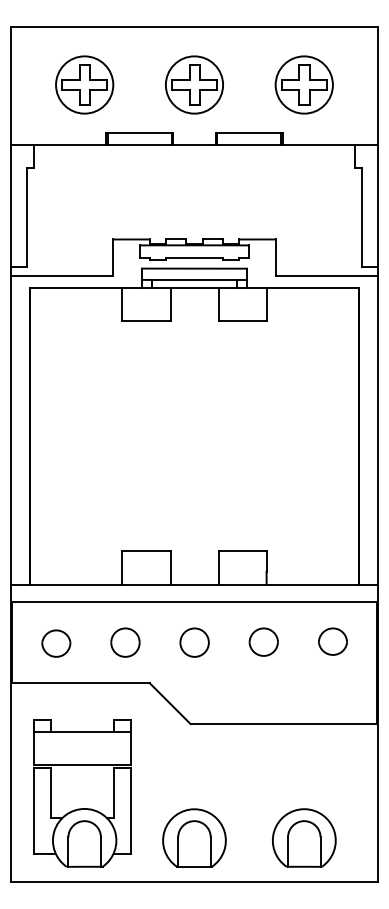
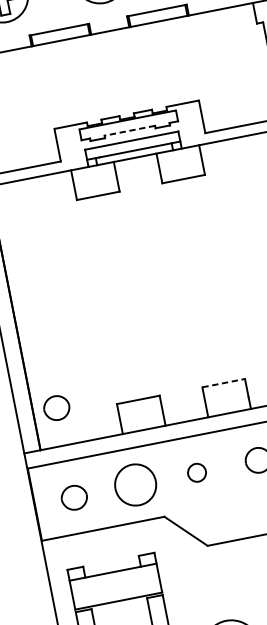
line: (193, 257) -> (128, 130), solid -> dashed
part: (56, 542) -> (56, 407), added
line: (242, 551) -> (223, 383), solid -> dashed
part: (125, 642) -> (135, 484), size x1.6
circle: (194, 642) -> (196, 472), size x0.7

